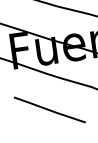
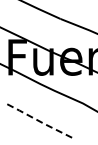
line: (50, 110) -> (38, 120), solid -> dashed

